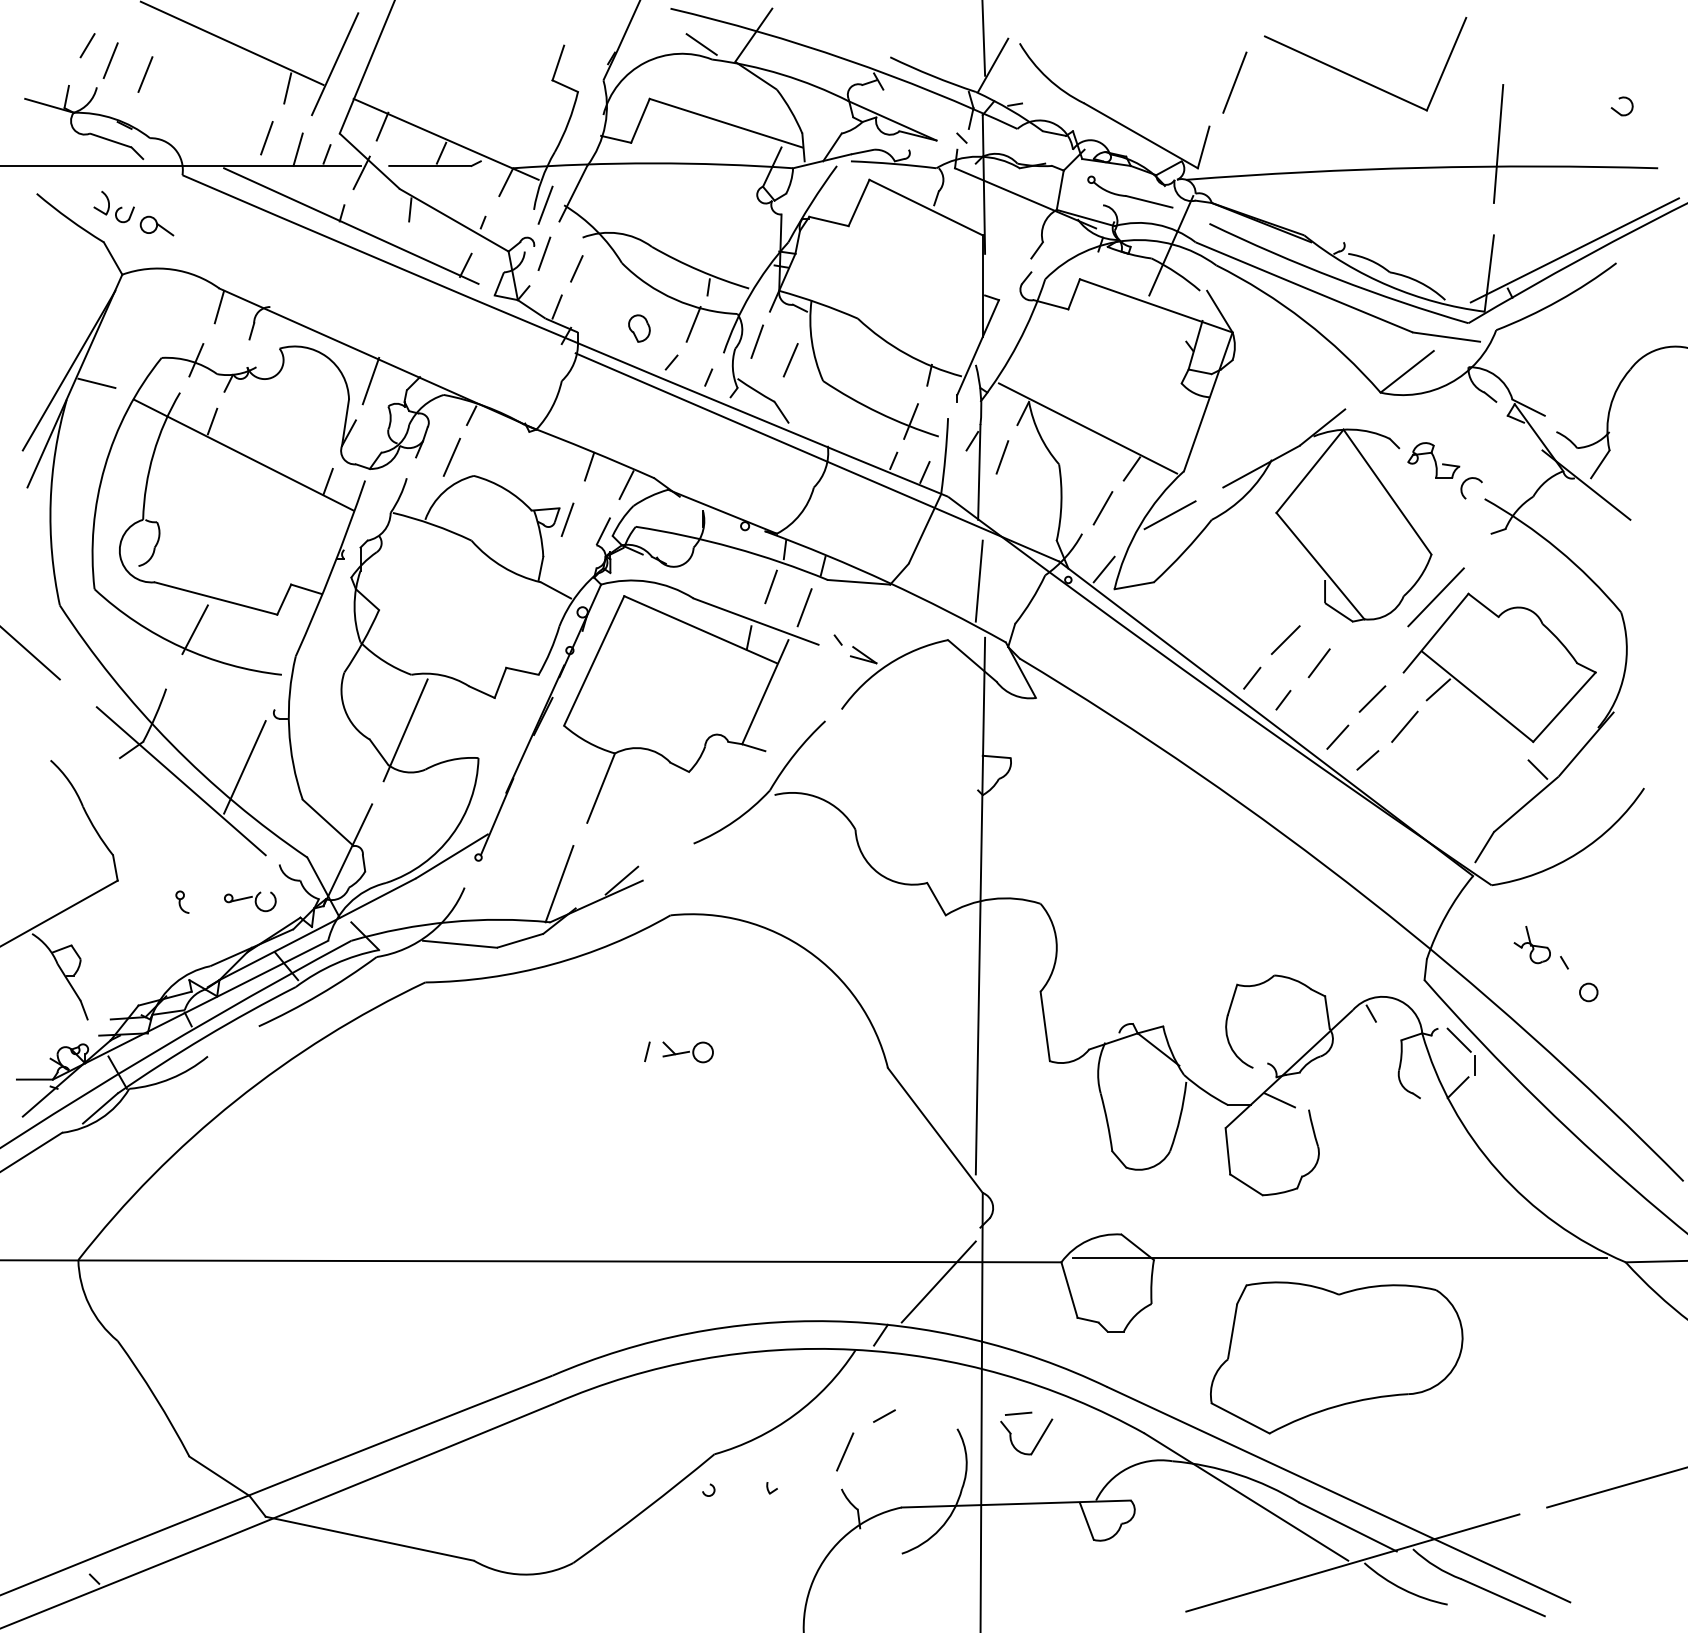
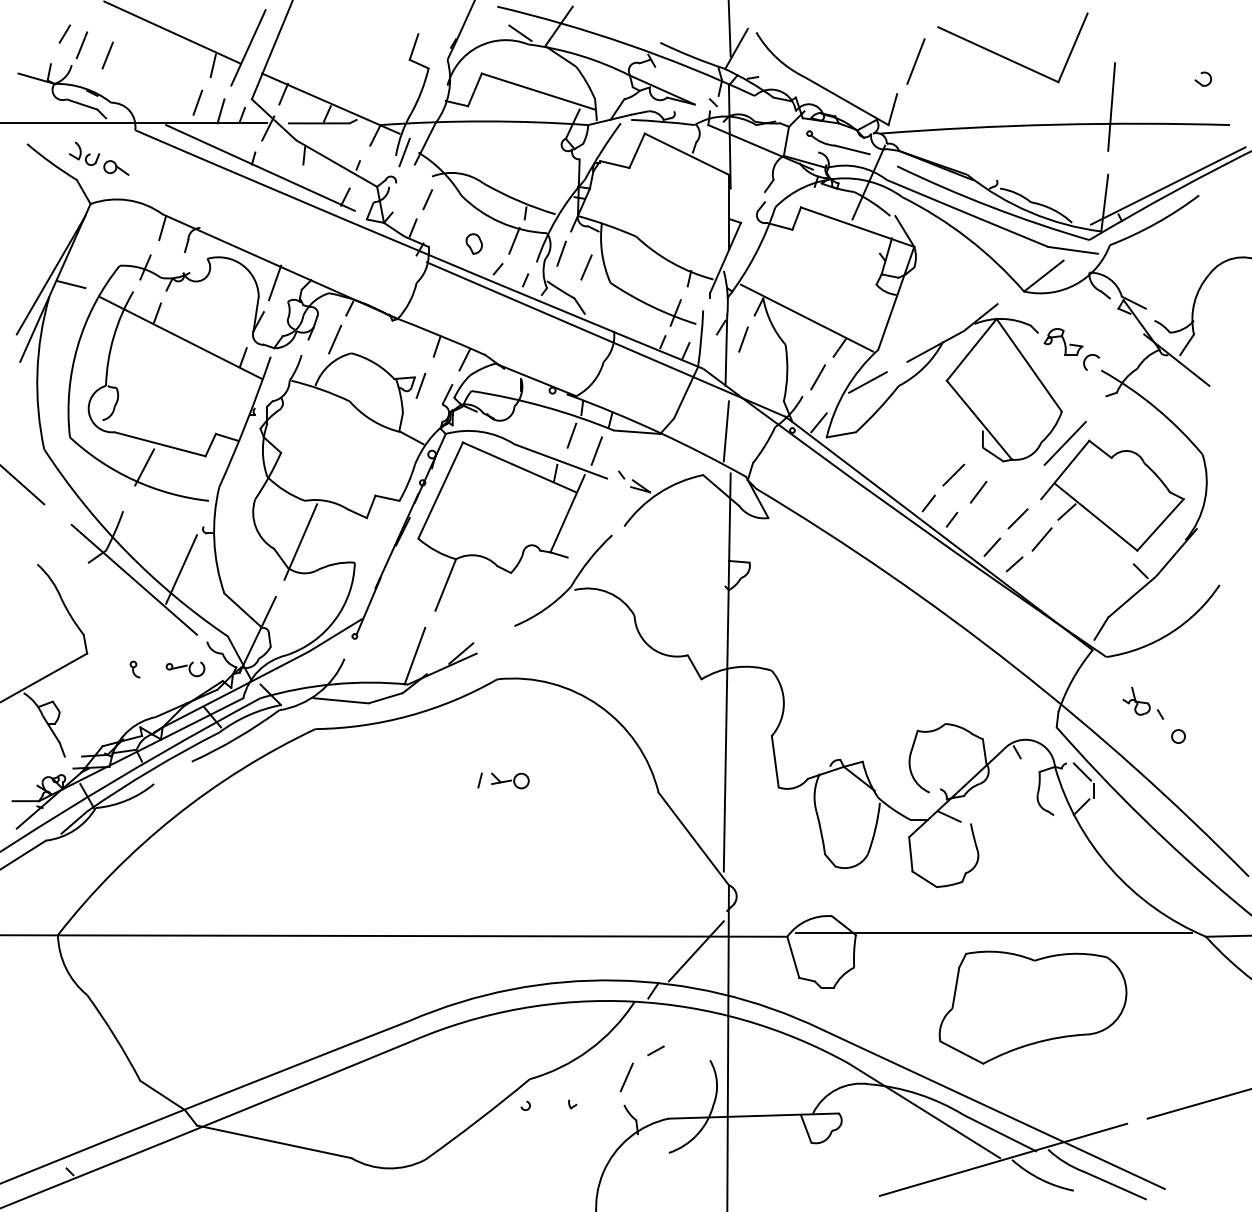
line: (544, 253) -> (403, 188), removed
part: (1336, 1357) -> (1032, 1007), moved
part: (1037, 1441) -> (769, 1069), removed

